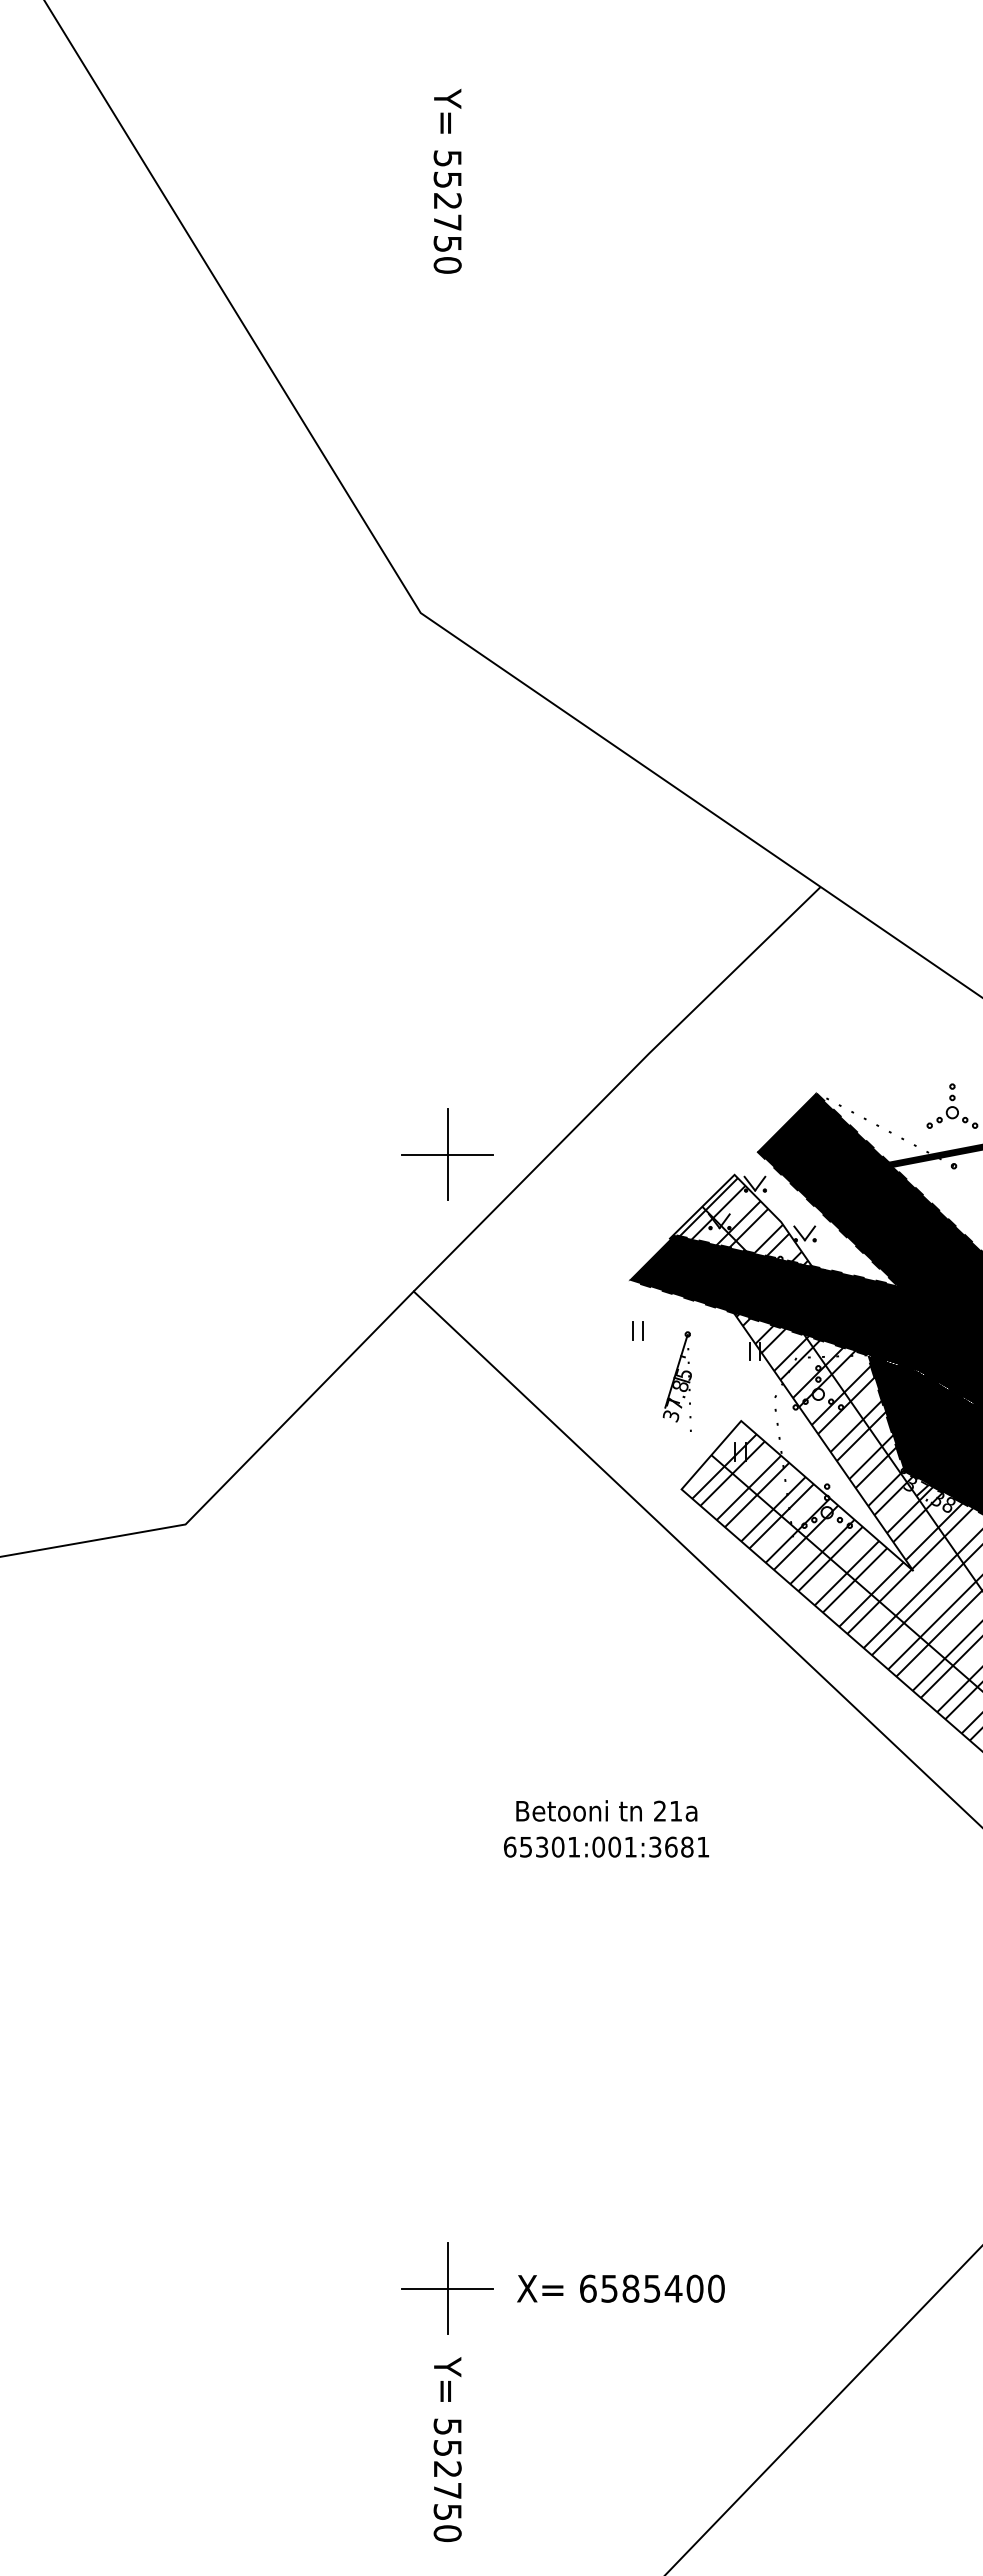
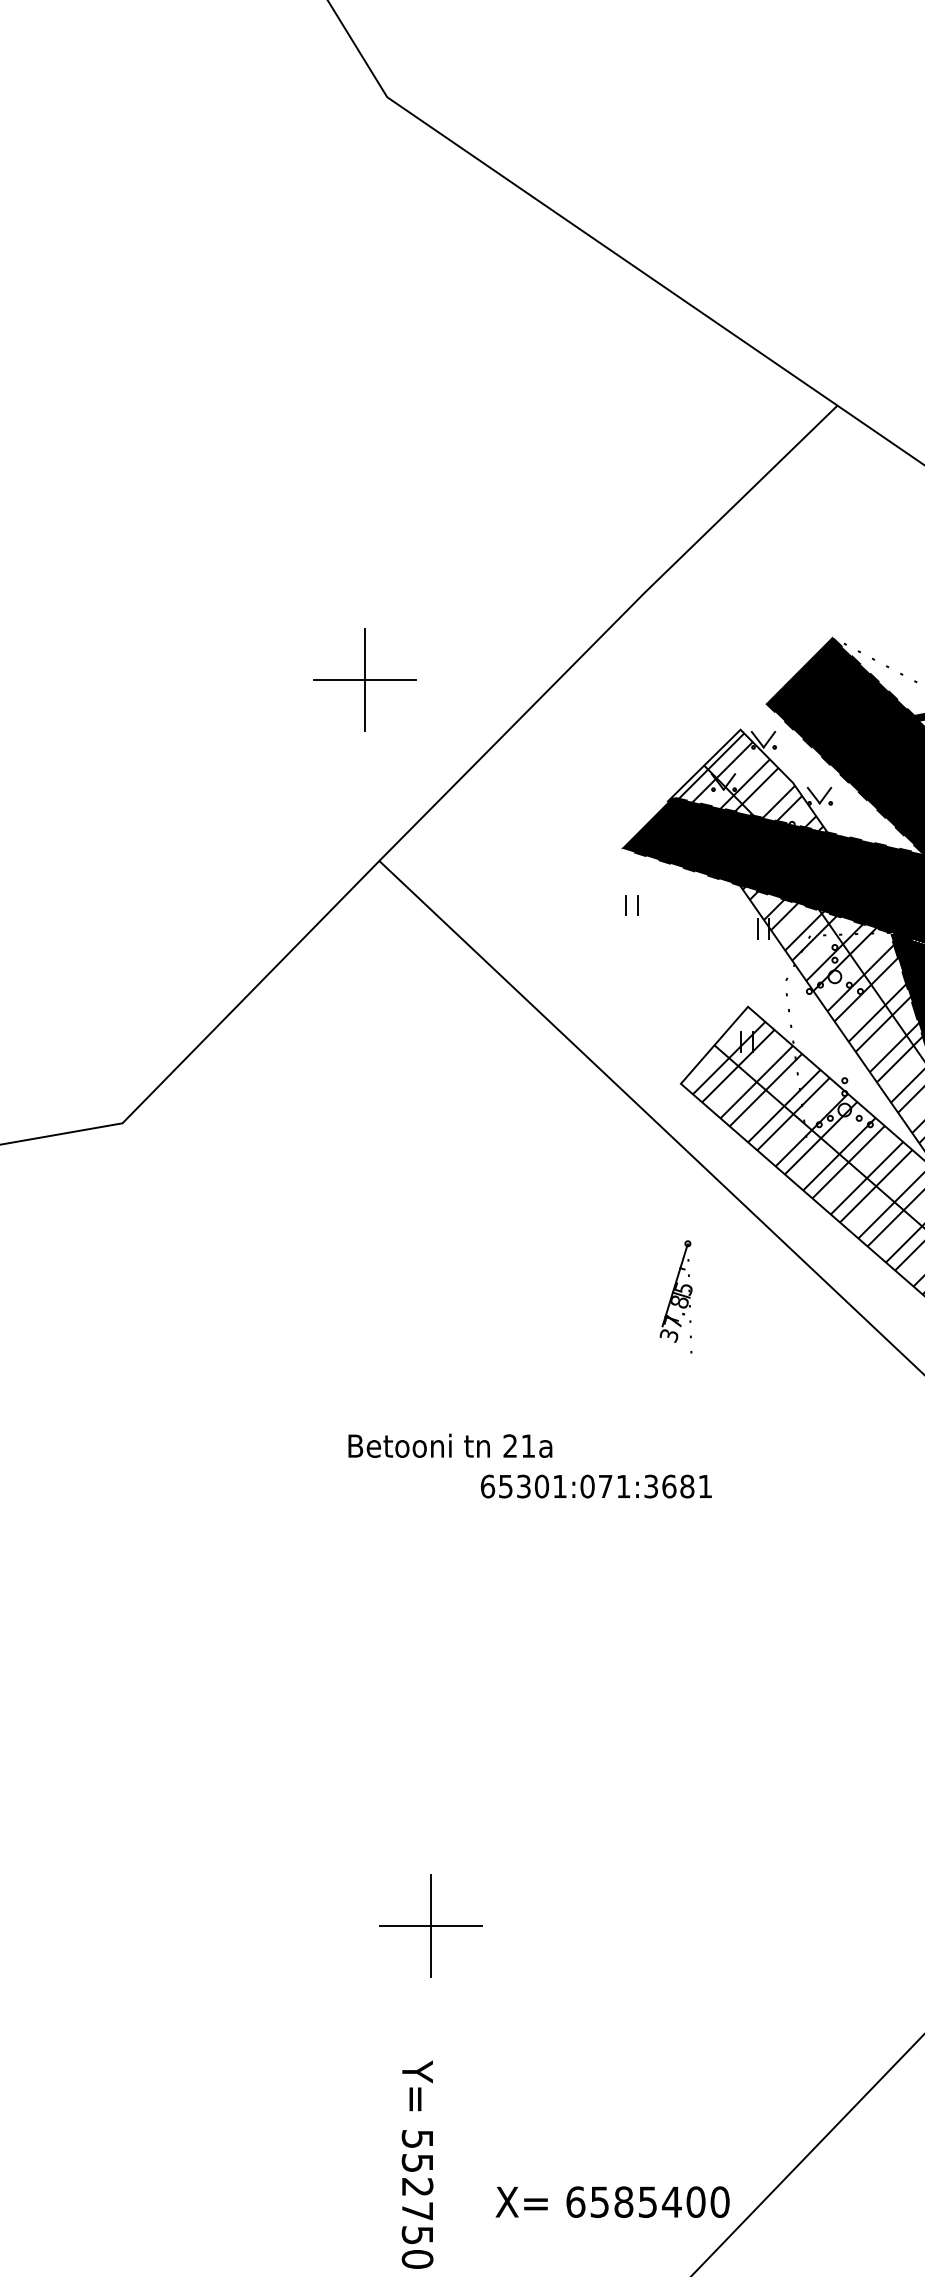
part: (447, 1154) -> (364, 679), moved
part: (676, 1381) -> (675, 1296), moved
text: (606, 1810) -> (450, 1445), moved
text: (614, 1846) -> (605, 1485), 65301:001:3681 -> 65301:071:3681
part: (447, 2288) -> (430, 1926), moved
text: (620, 2288) -> (612, 2201), moved

